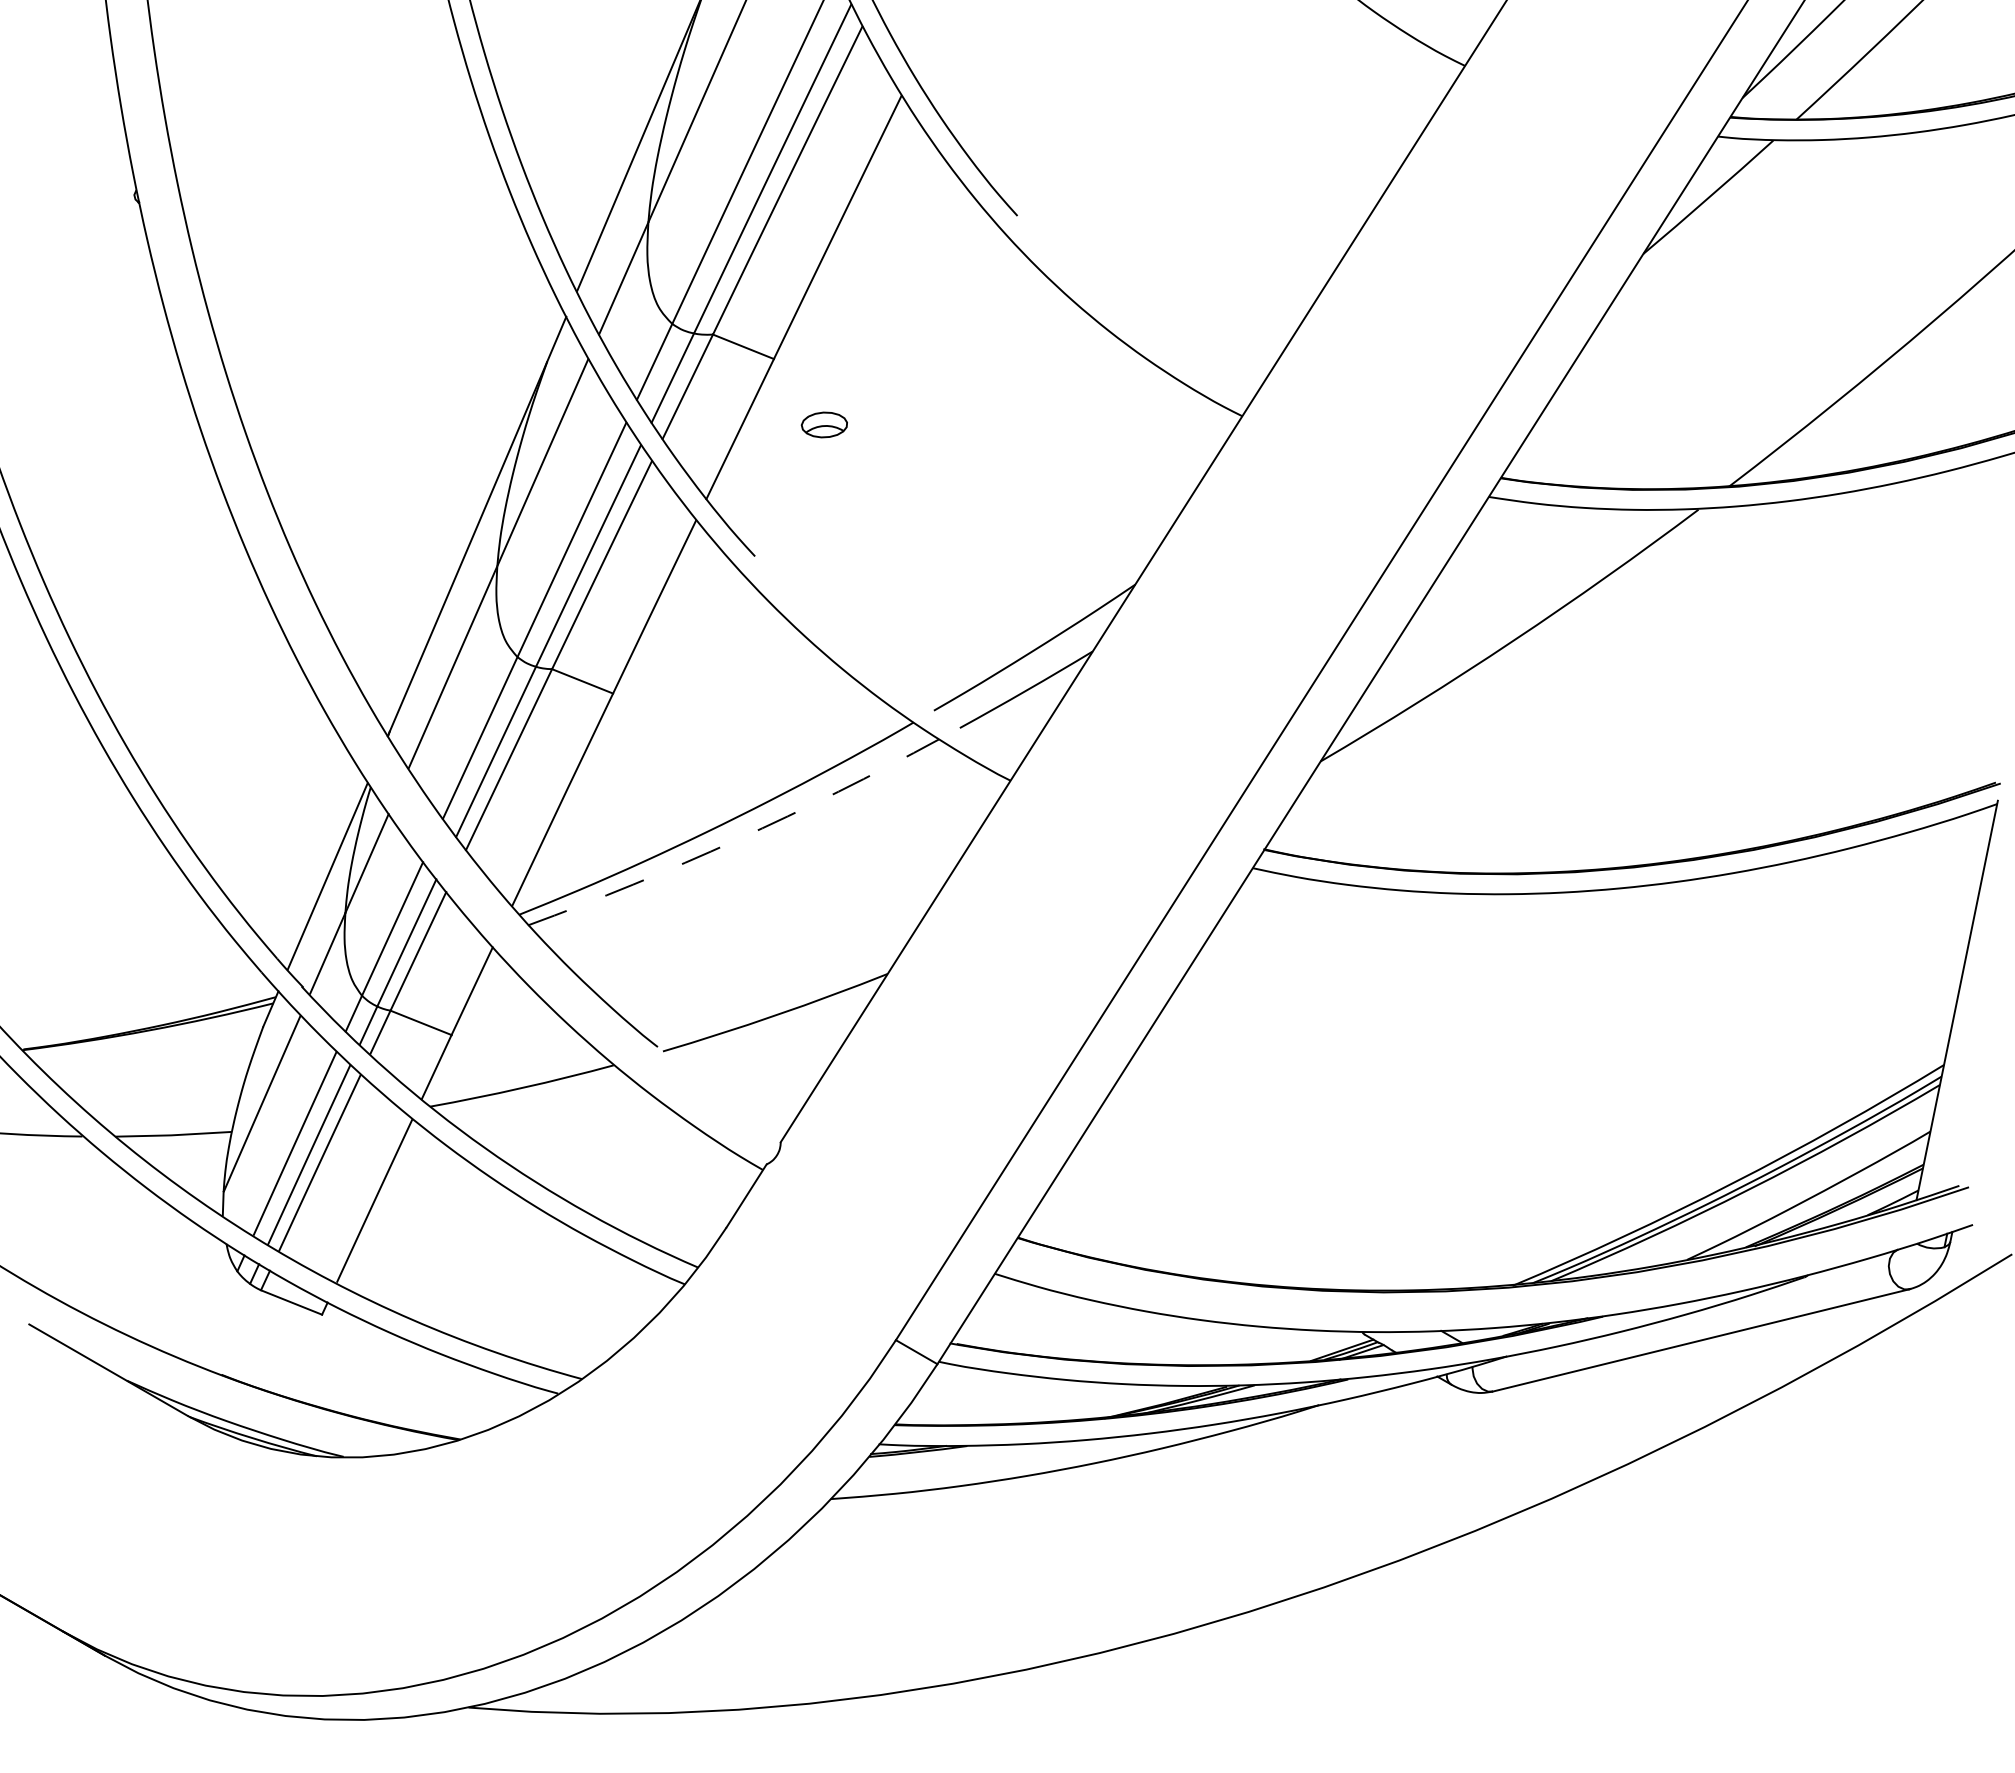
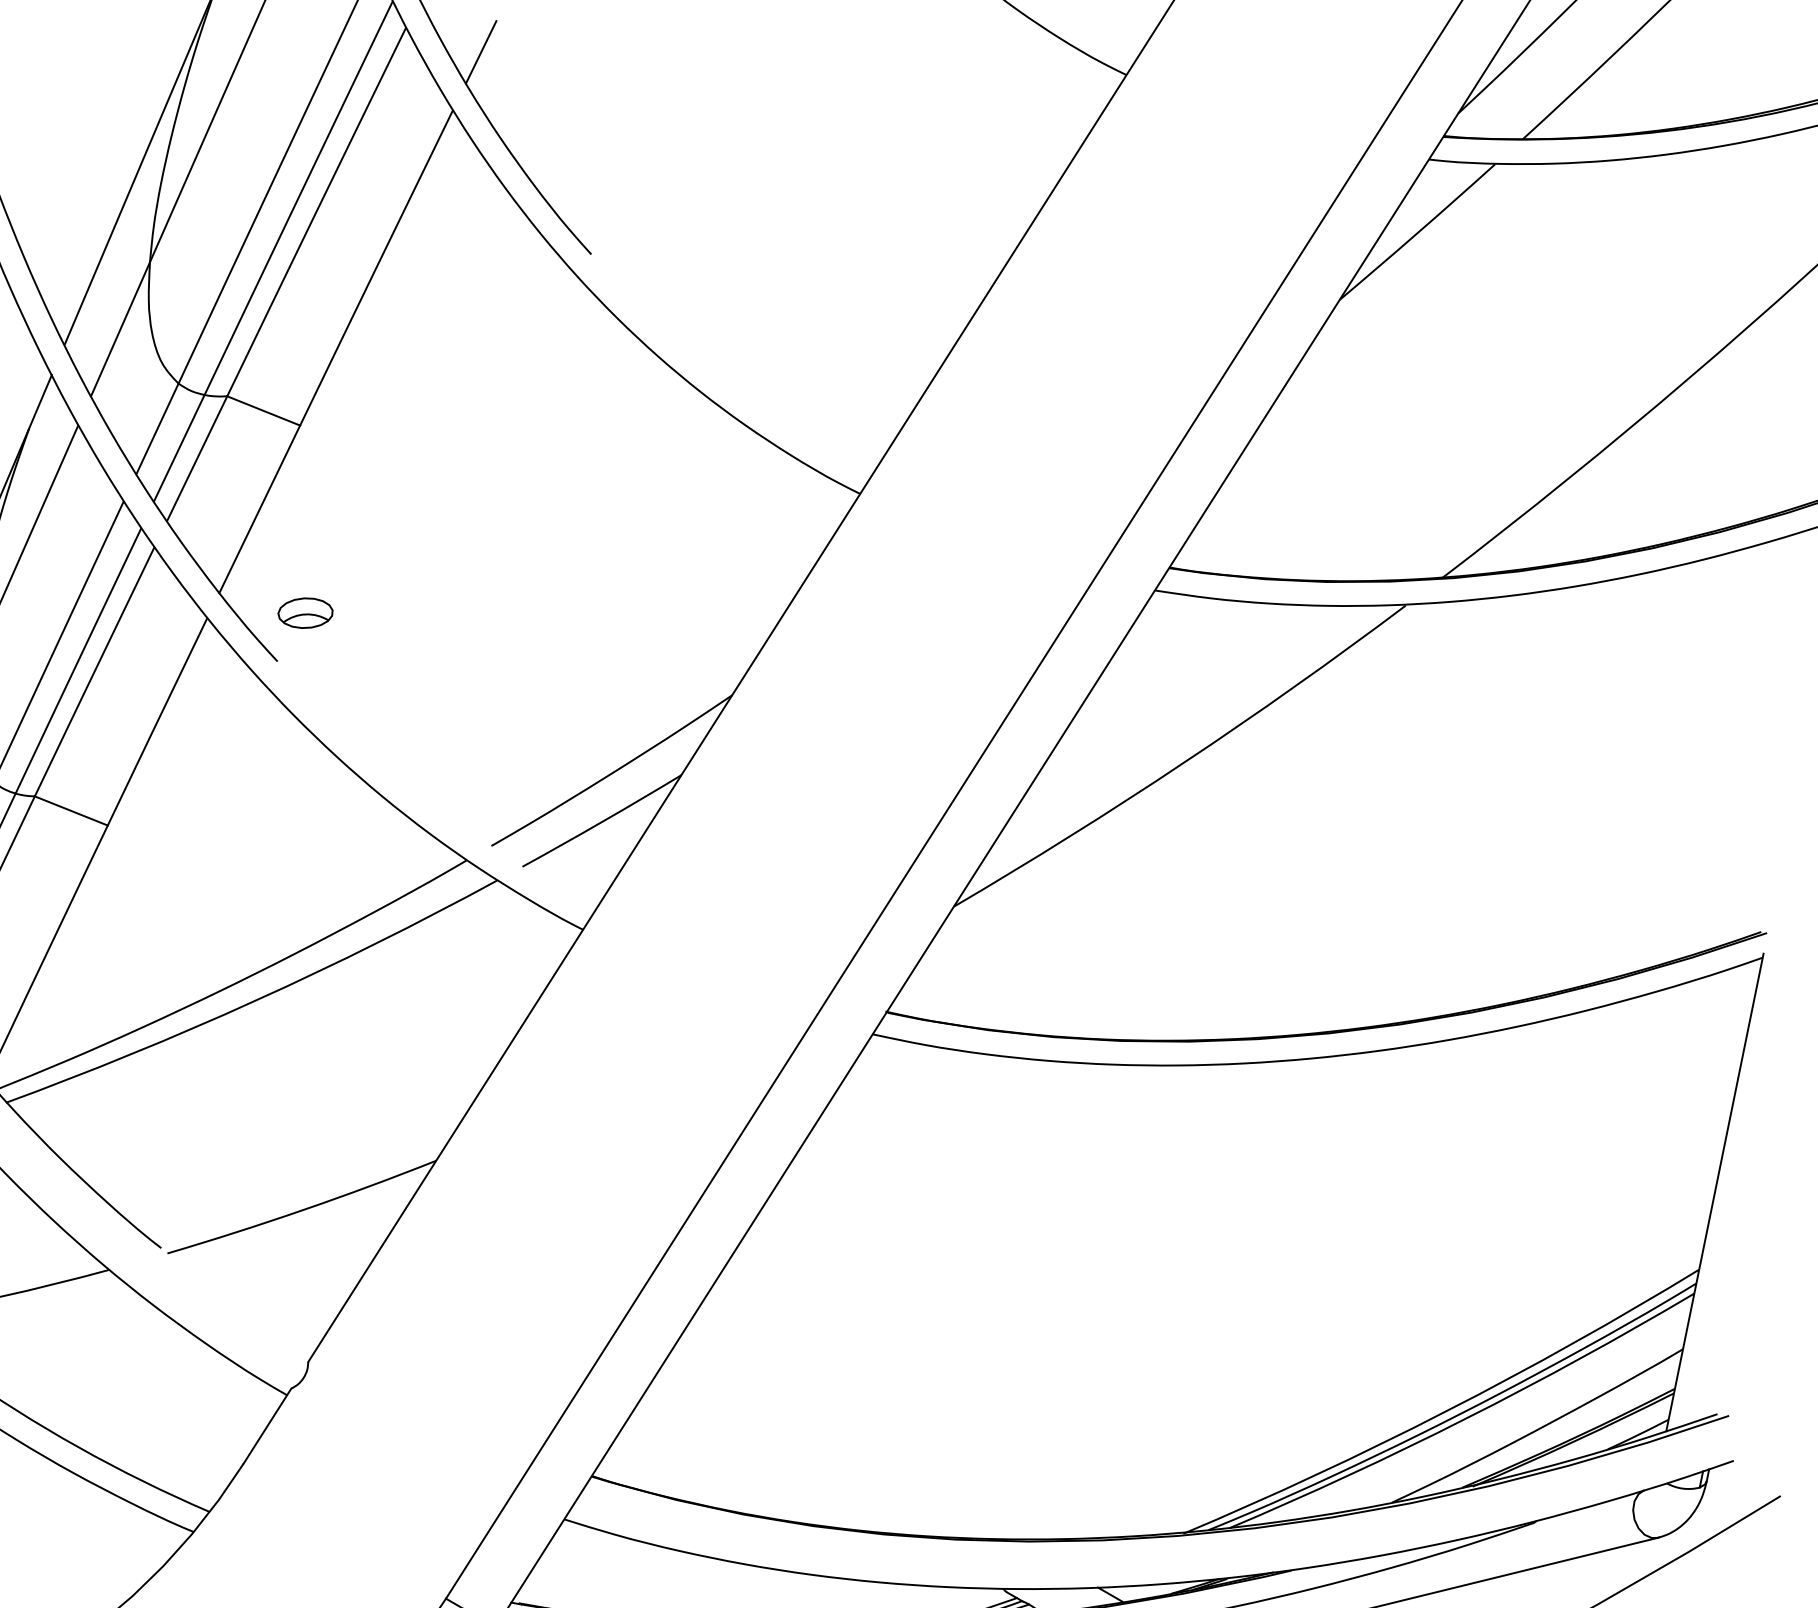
line: (925, 46) -> (481, 51), added
part: (823, 424) -> (304, 612), moved
arc: (736, 840) -> (255, 1001), dashed -> solid

